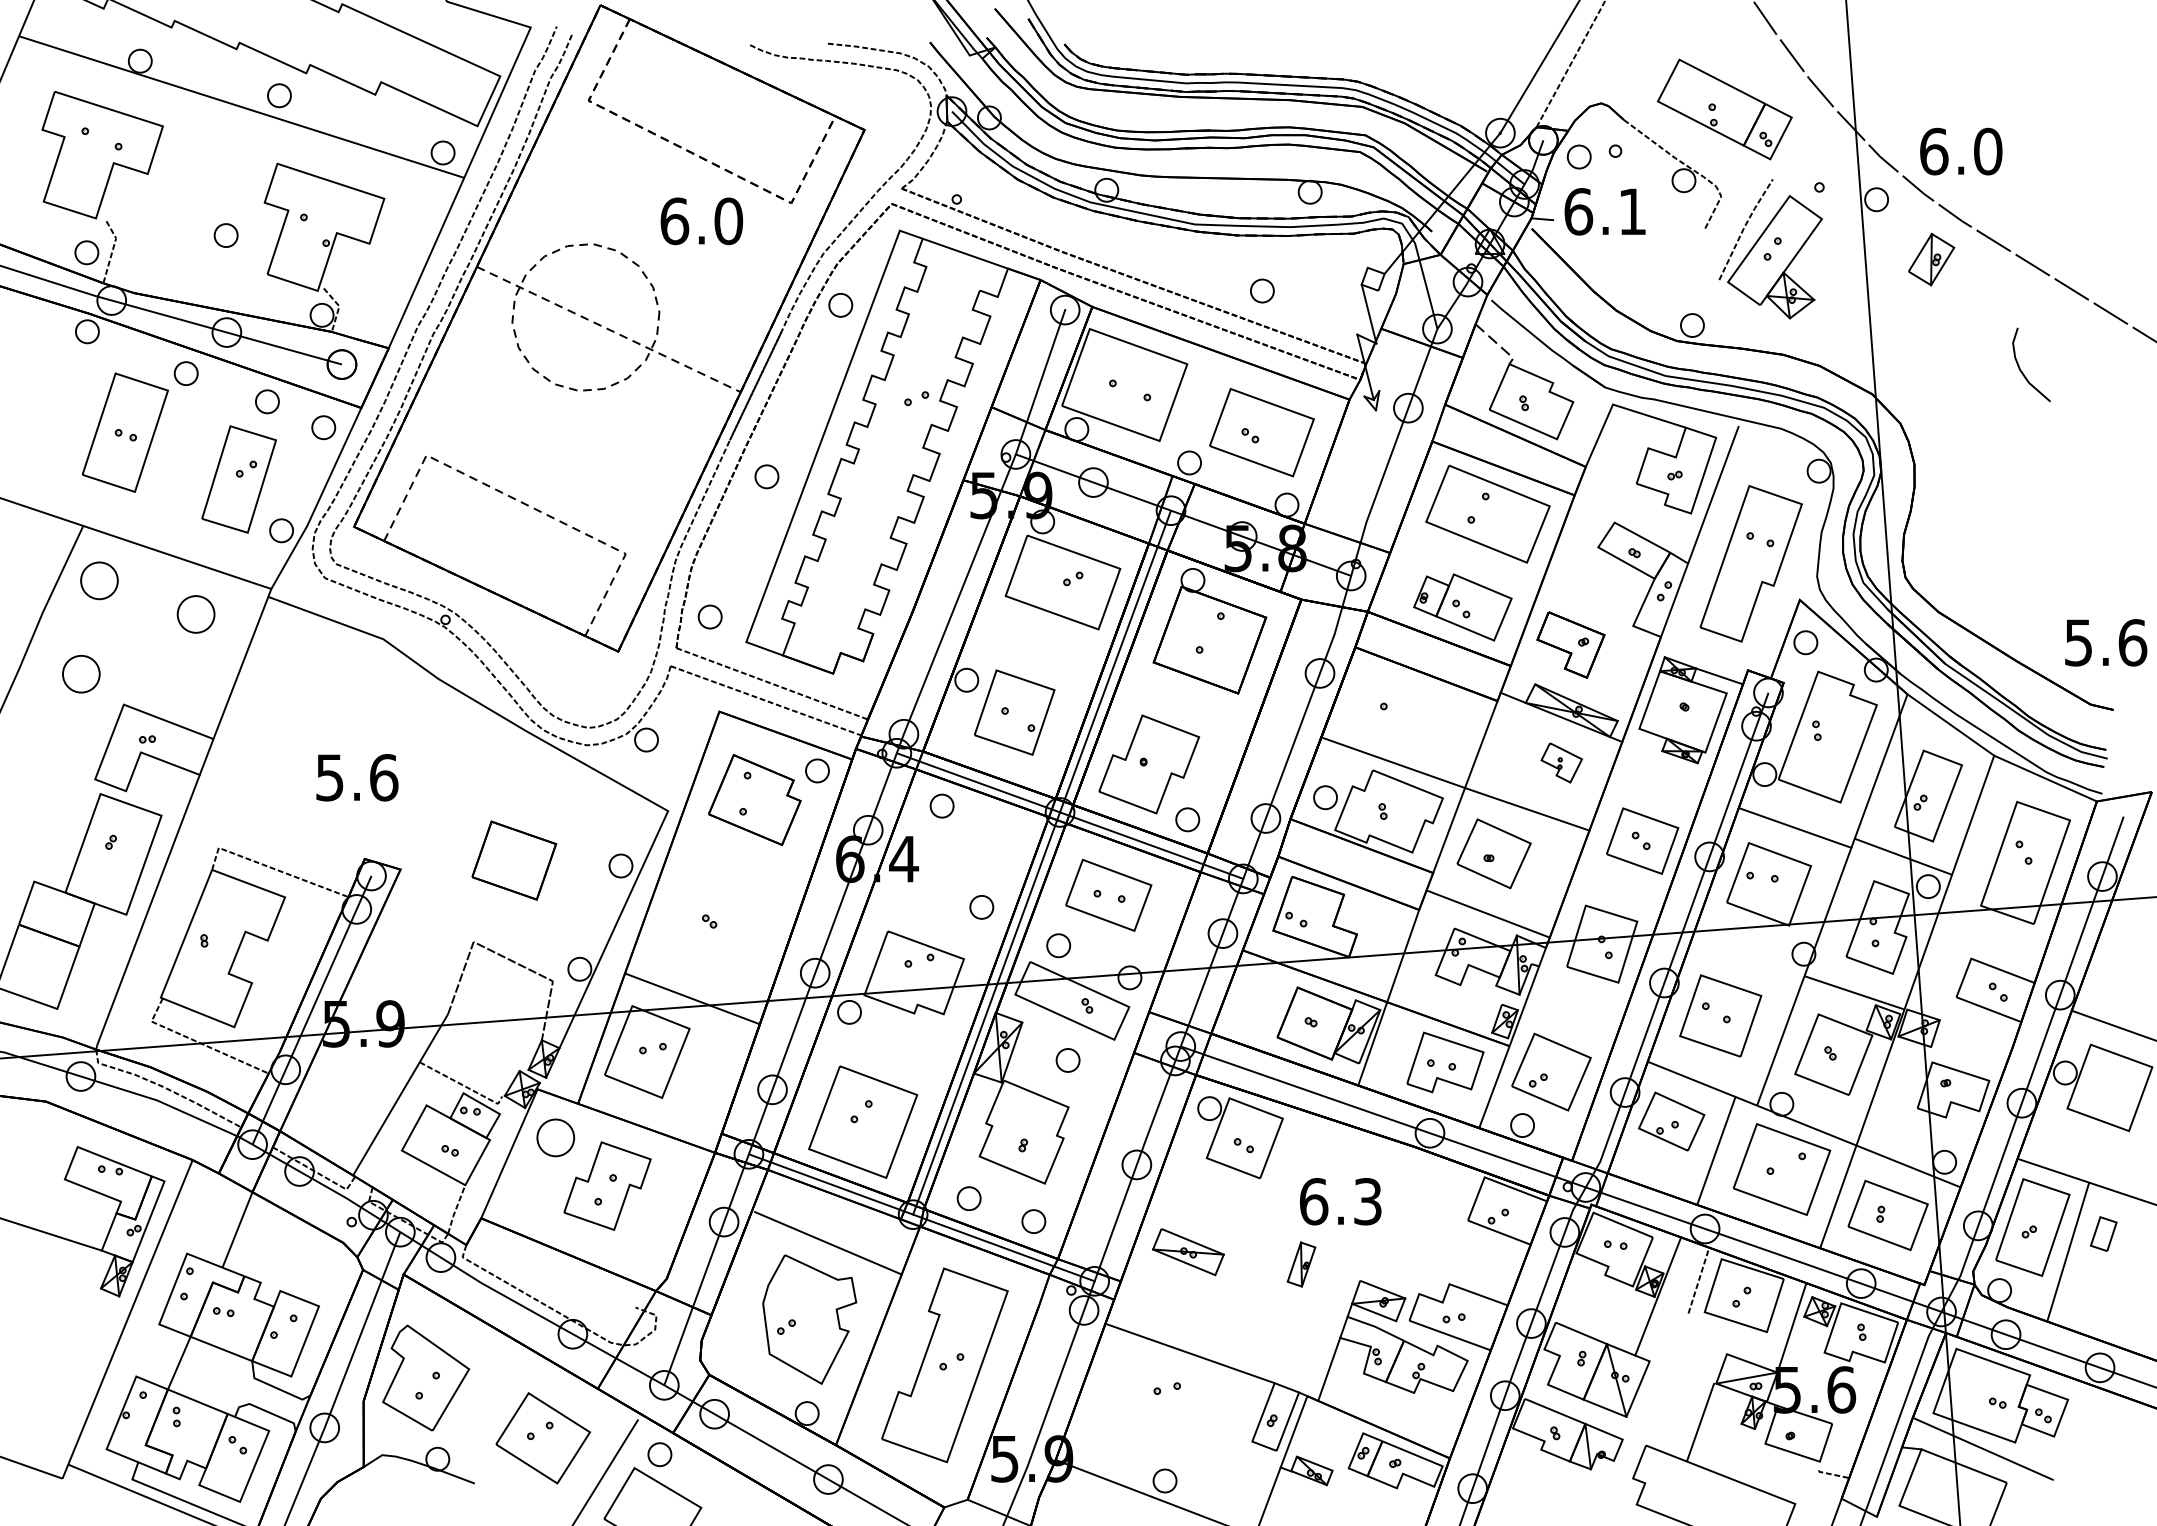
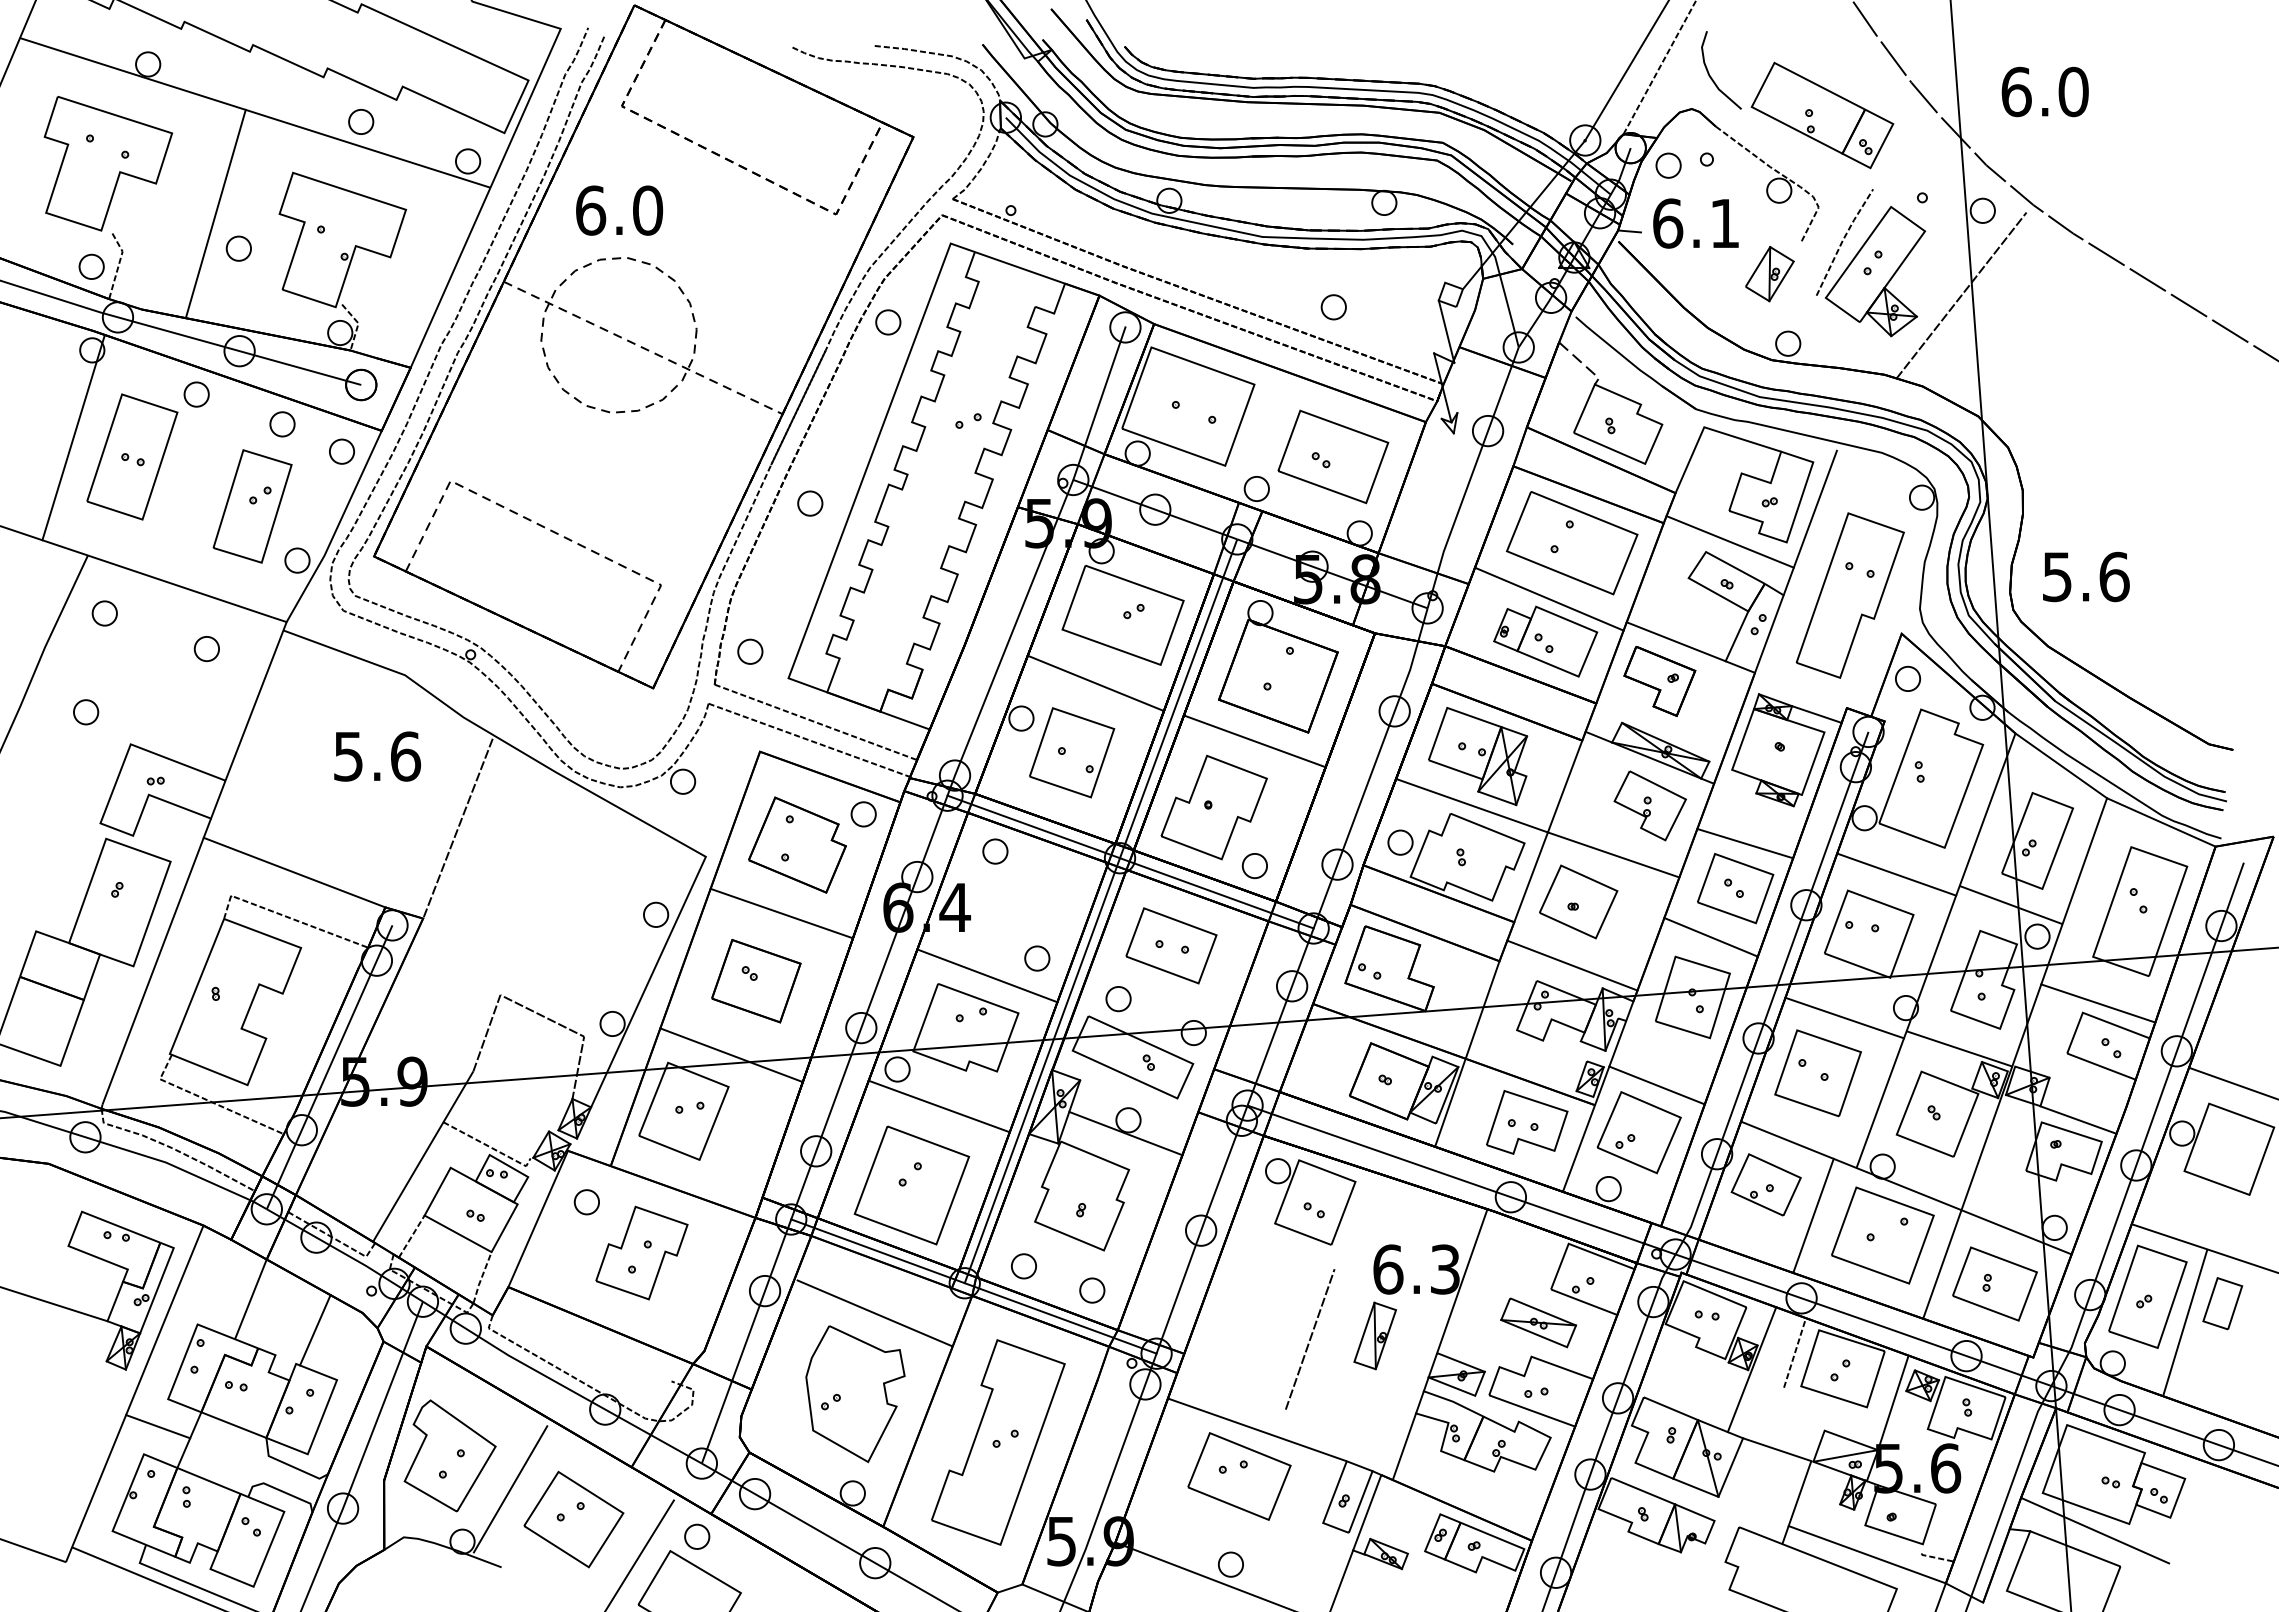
part: (279, 95) -> (361, 121), moved
text: (1960, 151) -> (2044, 91), moved
line: (204, 202) -> (215, 213), added
text: (701, 221) -> (619, 210), moved
part: (1931, 259) -> (1769, 274), moved
line: (1856, 279) -> (1961, 295), added
curve: (2022, 370) -> (1711, 76), moved
line: (69, 414) -> (73, 437), added
line: (1636, 512) -> (1729, 541), added
line: (1466, 566) -> (1549, 598), added
part: (98, 580) -> (104, 613), size x0.62
line: (1585, 607) -> (1675, 641), added
part: (195, 613) -> (206, 648), size x0.62
text: (2106, 642) -> (2086, 576), moved
line: (1036, 647) -> (1095, 683), added
part: (81, 674) -> (86, 712), size x0.62
line: (856, 682) -> (904, 720), added
line: (1187, 701) -> (1254, 741), added
part: (1399, 716) -> (1478, 756), added
part: (1561, 762) -> (1649, 805), size x1.67
text: (357, 777) -> (377, 756), moved
line: (434, 782) -> (458, 826), added
line: (1652, 798) -> (1745, 843), added
line: (278, 825) -> (294, 872), added
part: (514, 860) -> (756, 981), moved
line: (739, 864) -> (781, 913), added
line: (1618, 887) -> (1710, 937), added
line: (934, 923) -> (987, 975), added
line: (1986, 949) -> (2098, 1003), added
line: (1745, 963) -> (1844, 1017), added
line: (1567, 1027) -> (1656, 1085), added
line: (888, 1047) -> (938, 1106), added
line: (1967, 1059) -> (2078, 1119), added
line: (1065, 1072) -> (1125, 1133), added
part: (555, 1138) -> (586, 1202), size x0.62
line: (389, 1170) -> (411, 1236), added
line: (1384, 1213) -> (1462, 1281), added
part: (2103, 1233) -> (2222, 1303), size x1.43
part: (1188, 1251) -> (1538, 1322), moved
line: (298, 1259) -> (315, 1330), added
part: (1300, 1264) -> (1374, 1335), size x1.43
line: (1239, 1267) -> (1309, 1339), added
line: (150, 1350) -> (158, 1426), added
line: (1682, 1372) -> (1777, 1449), added
part: (1173, 1397) -> (1239, 1476), added
line: (483, 1409) -> (510, 1489), added
line: (1766, 1471) -> (1866, 1554), added

